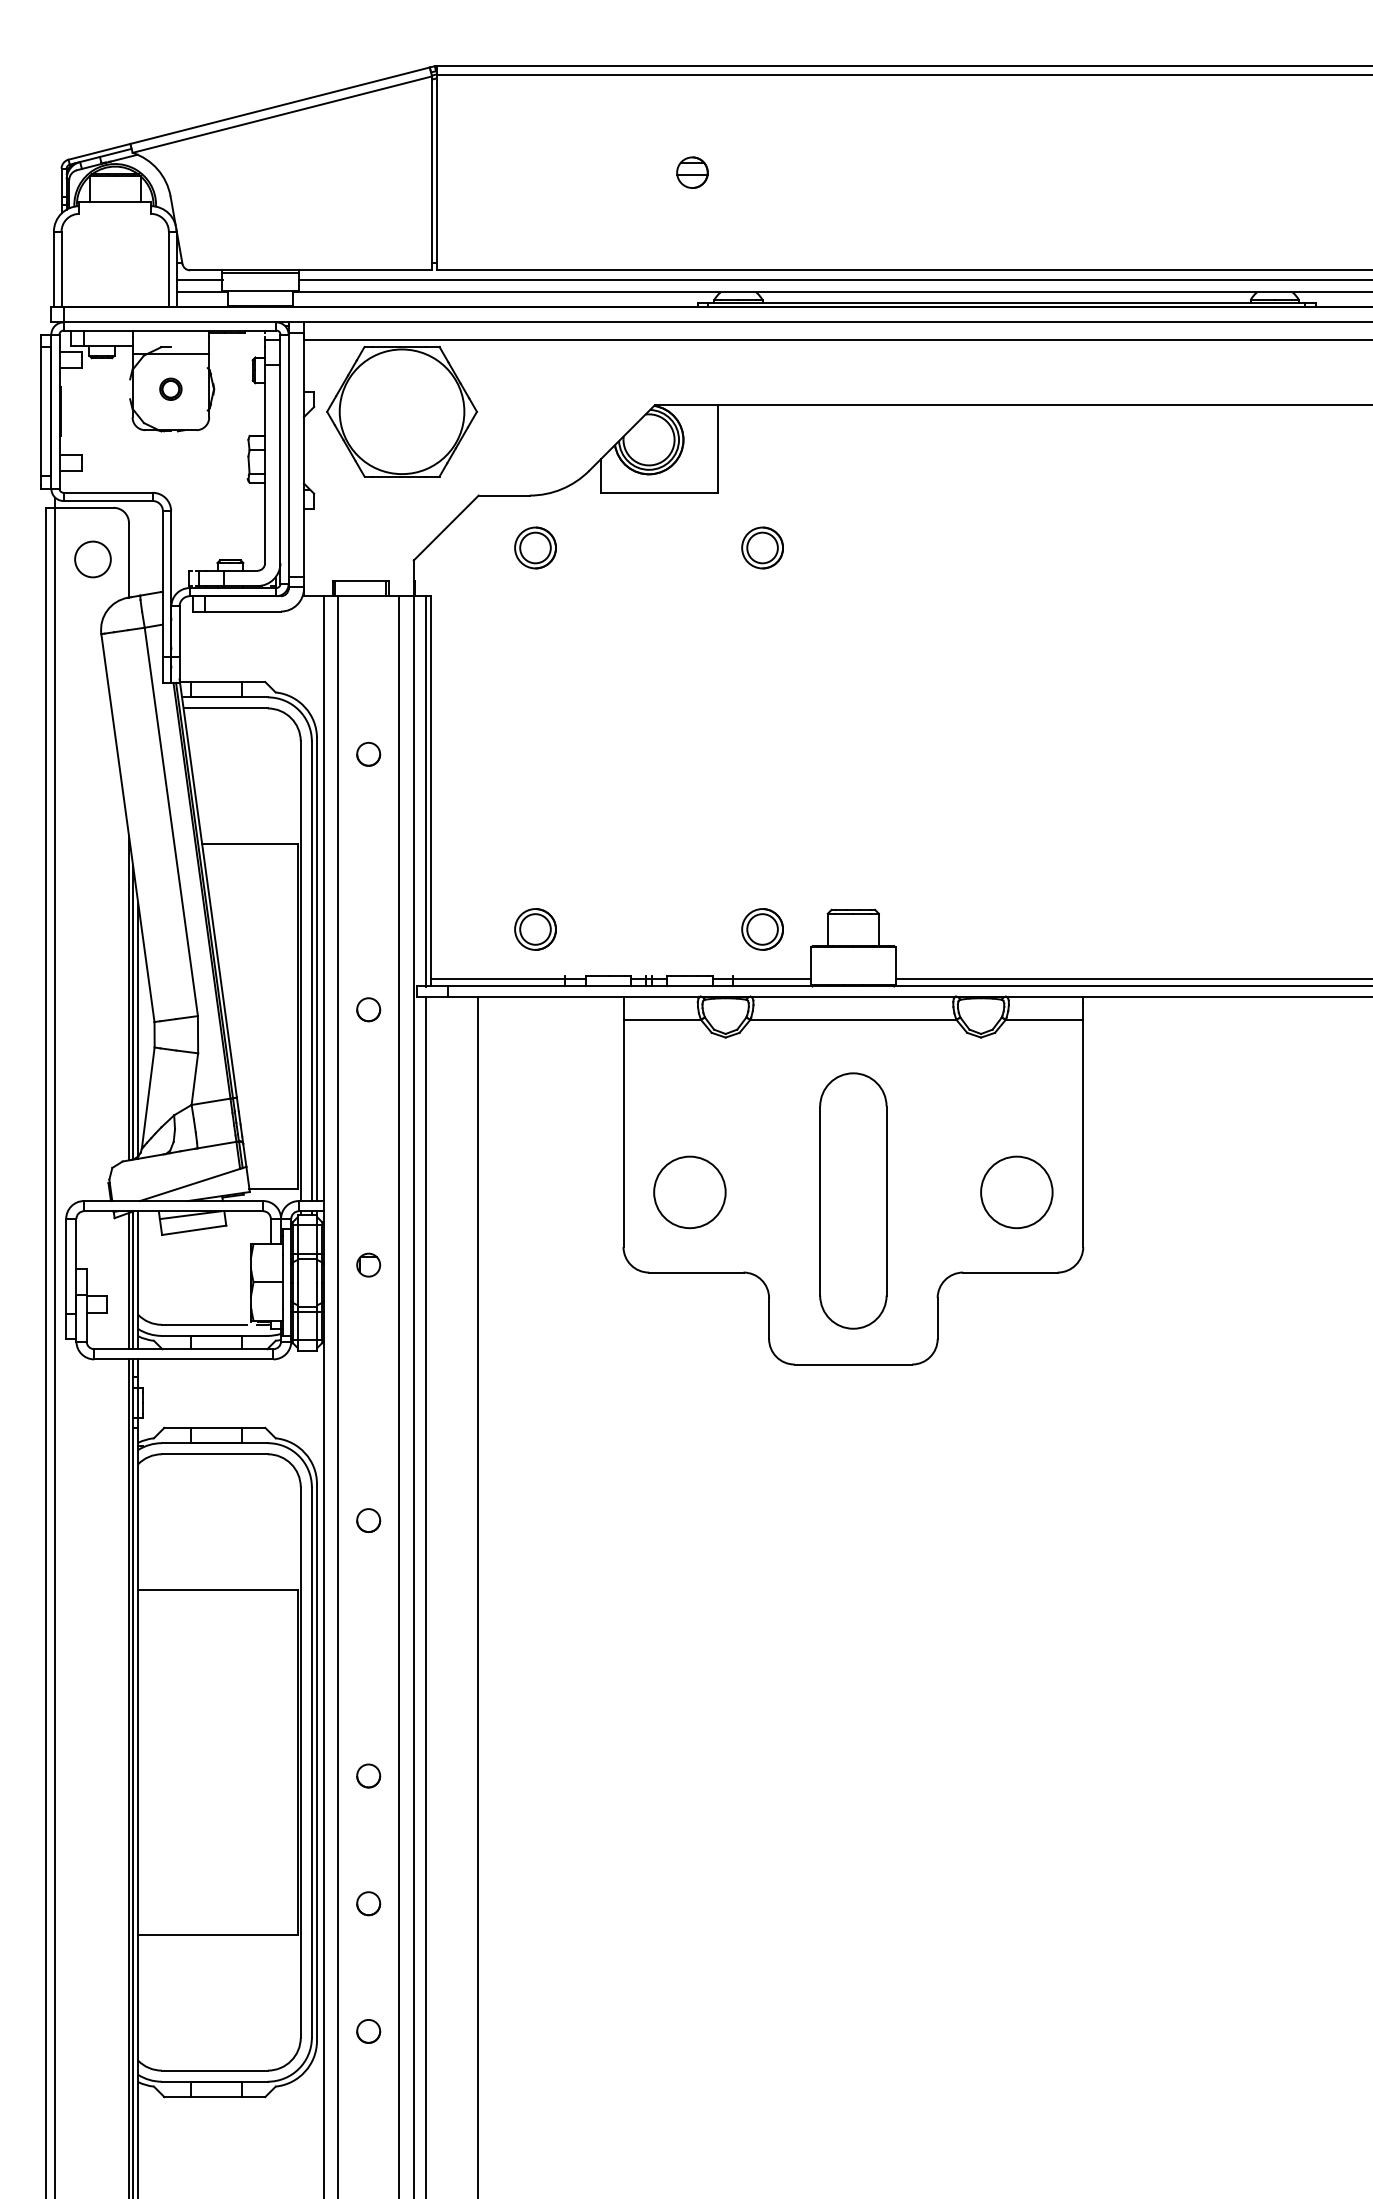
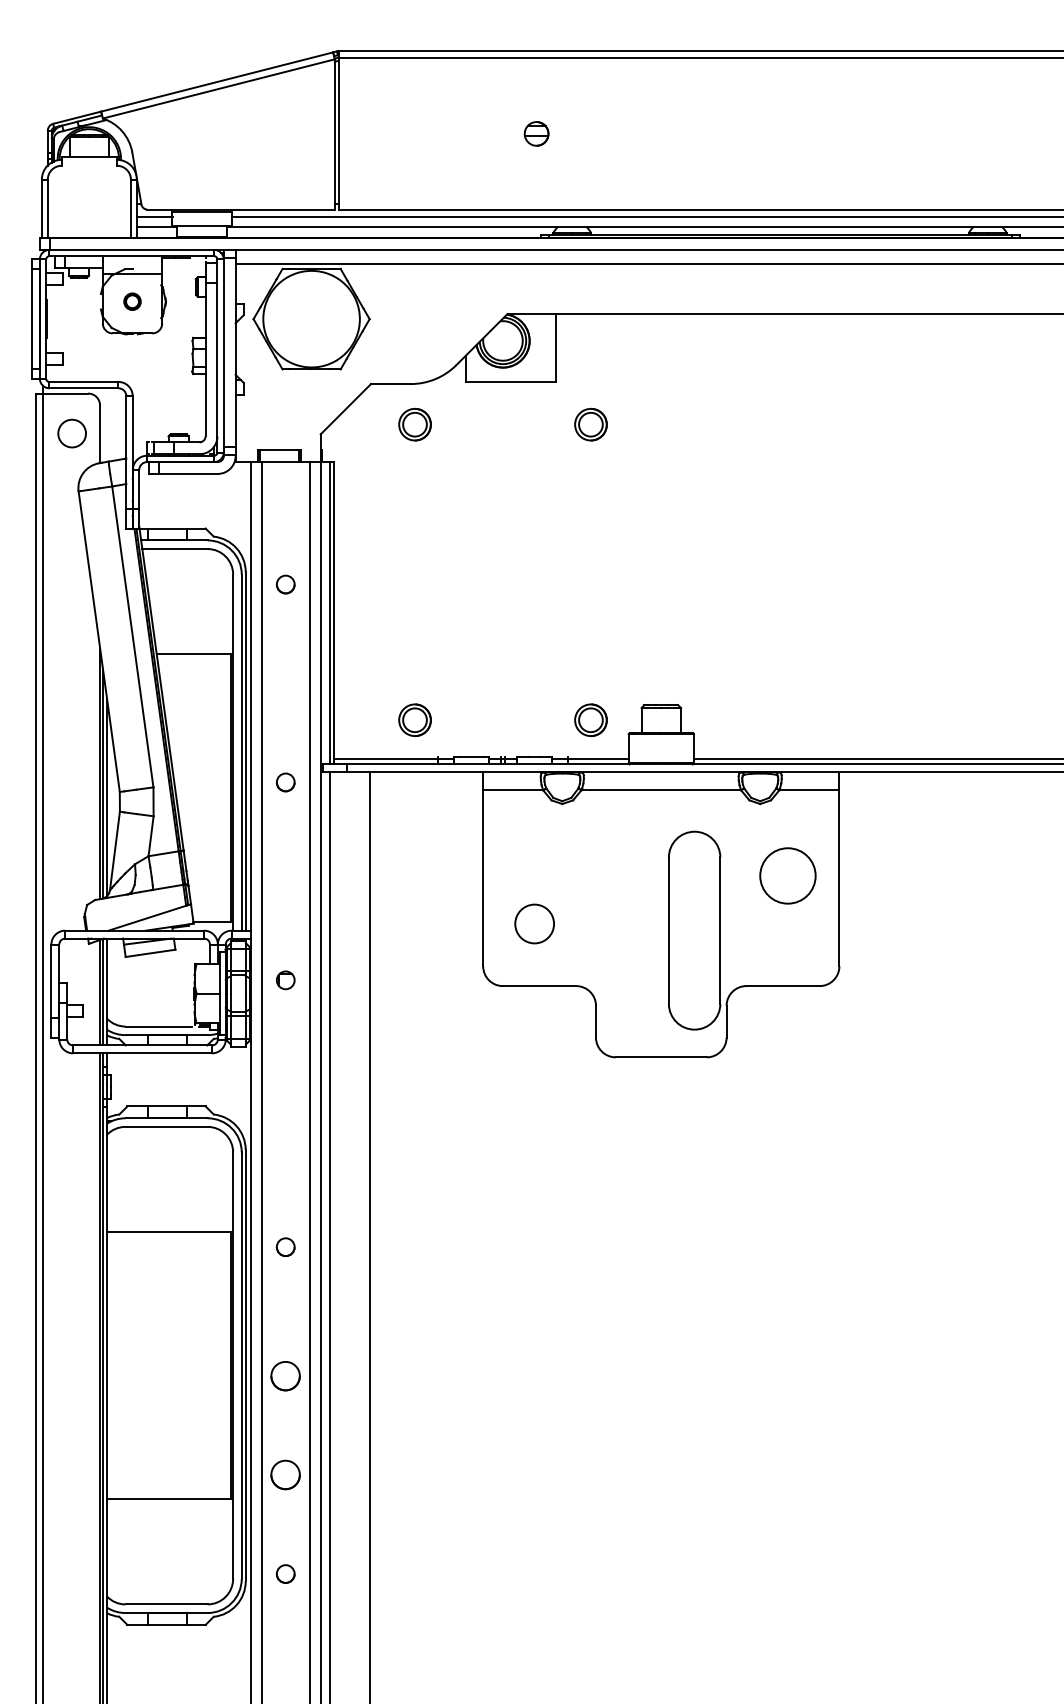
circle: (689, 1192) -> (534, 924), size x0.7
circle: (1016, 1192) -> (787, 876), moved
part: (853, 1200) -> (694, 930), moved
part: (368, 1520) -> (285, 1247), moved
part: (368, 1775) -> (285, 1375), size x1.6
part: (368, 1903) -> (285, 1474), size x1.6

